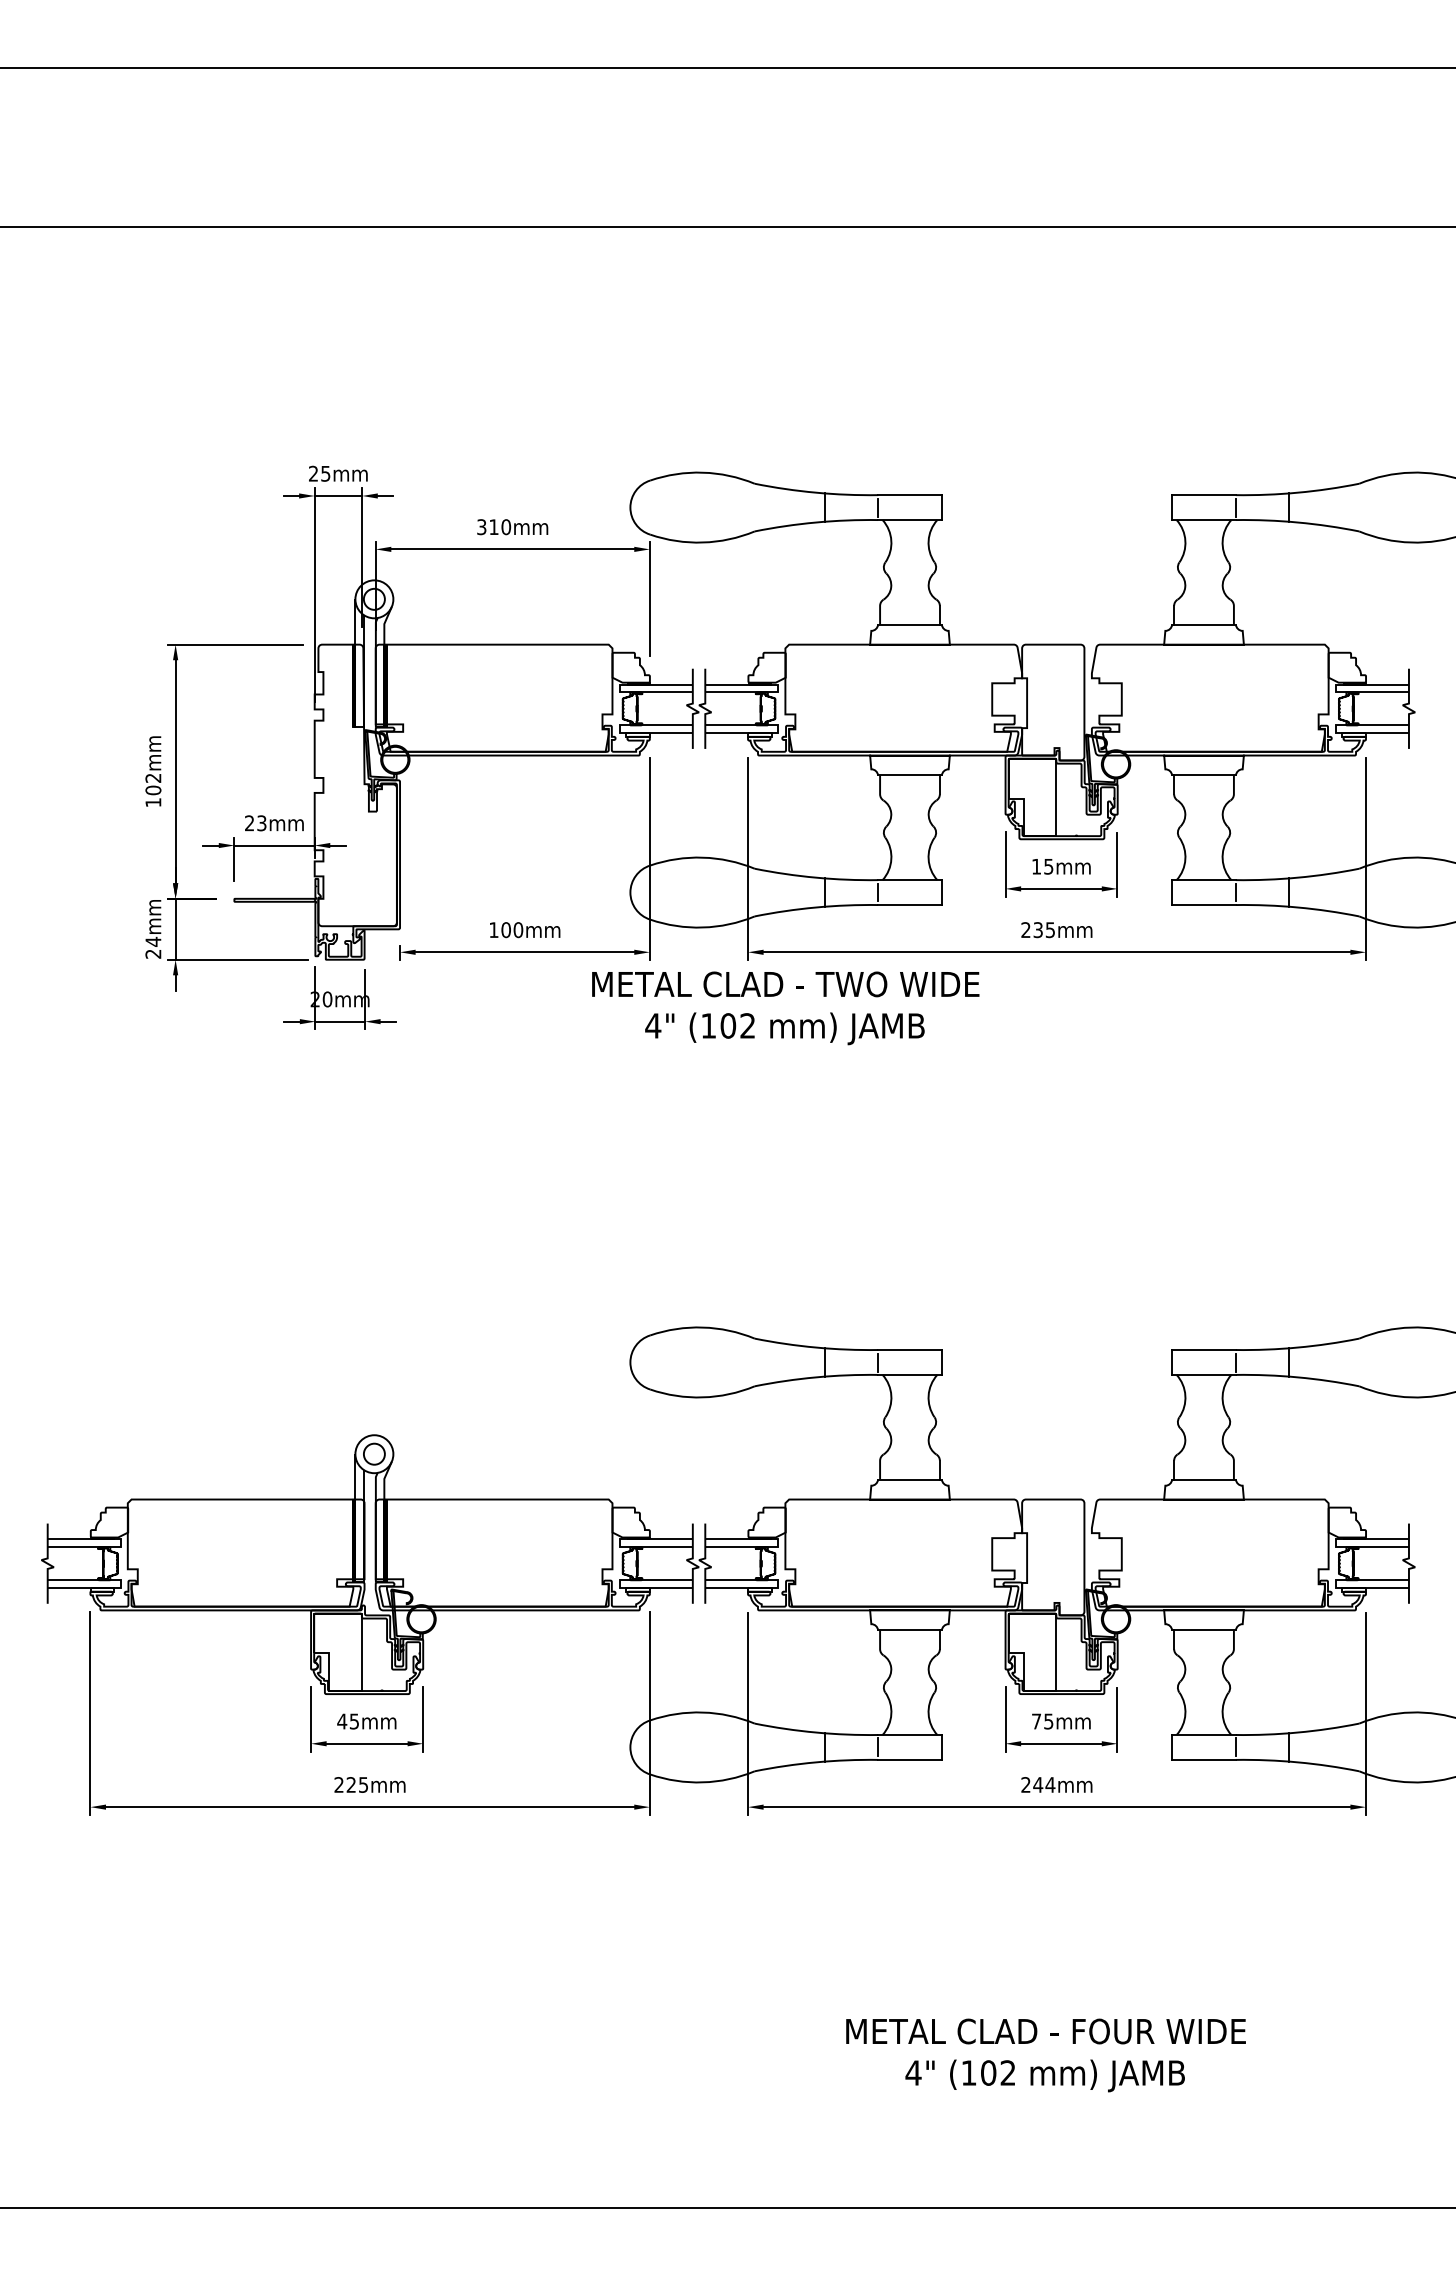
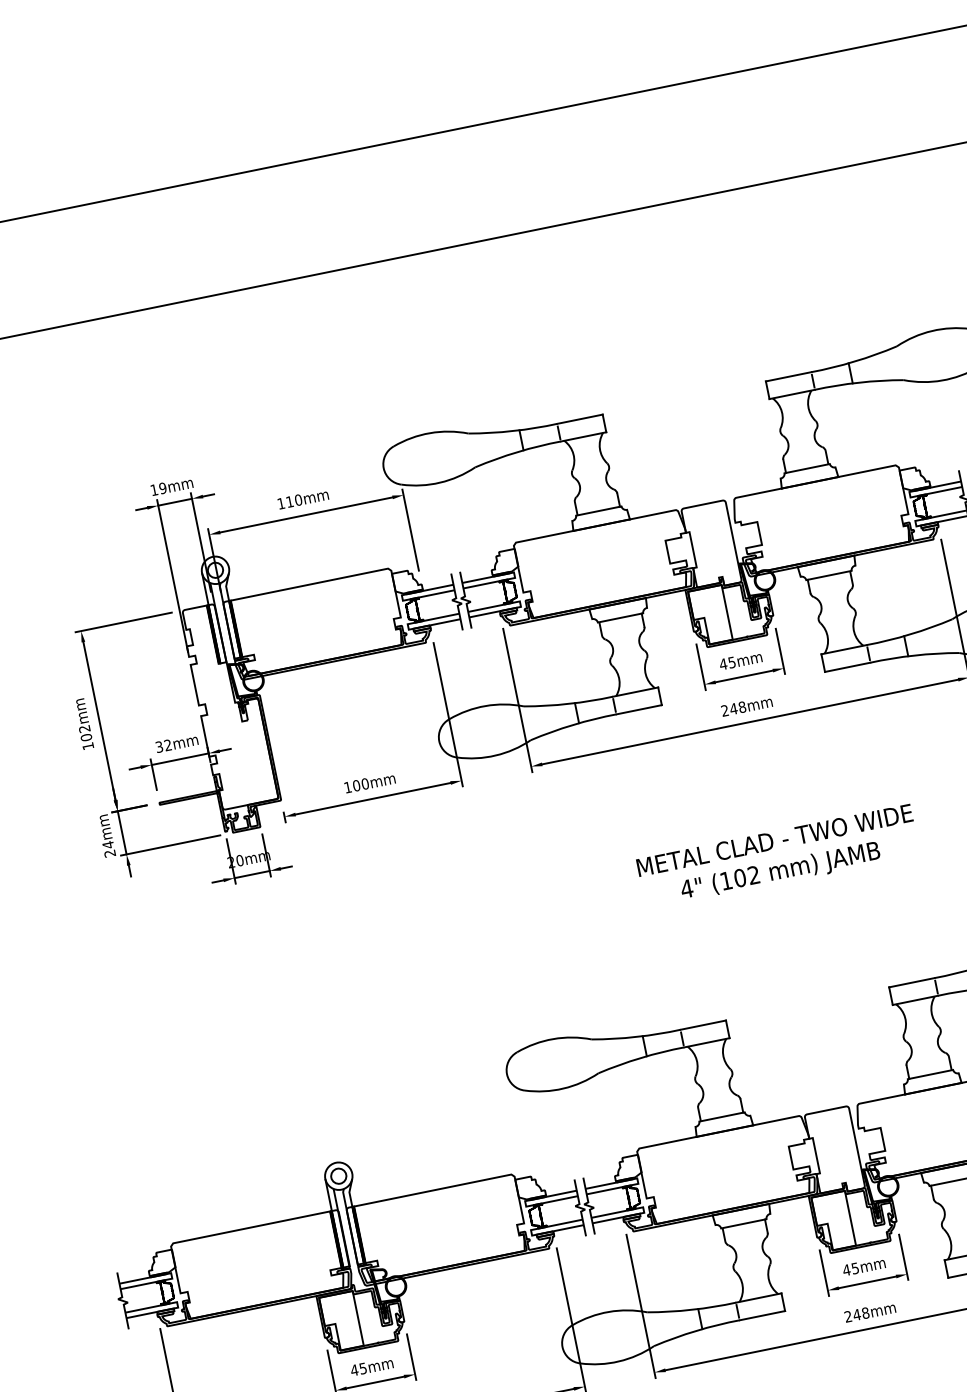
text: (319, 473) -> (158, 489), 25mm -> 19mm
text: (481, 527) -> (281, 503), 310mm -> 110mm
text: (255, 823) -> (163, 746), 23mm -> 32mm
text: (1036, 866) -> (723, 664), 15mm -> 45mm
text: (1044, 930) -> (738, 708), 235mm -> 248mm
text: (785, 1008) -> (778, 857), moved
text: (1036, 1721) -> (846, 1270), 75mm -> 45mm
text: (1050, 1784) -> (865, 1312), 244mm -> 248mm

